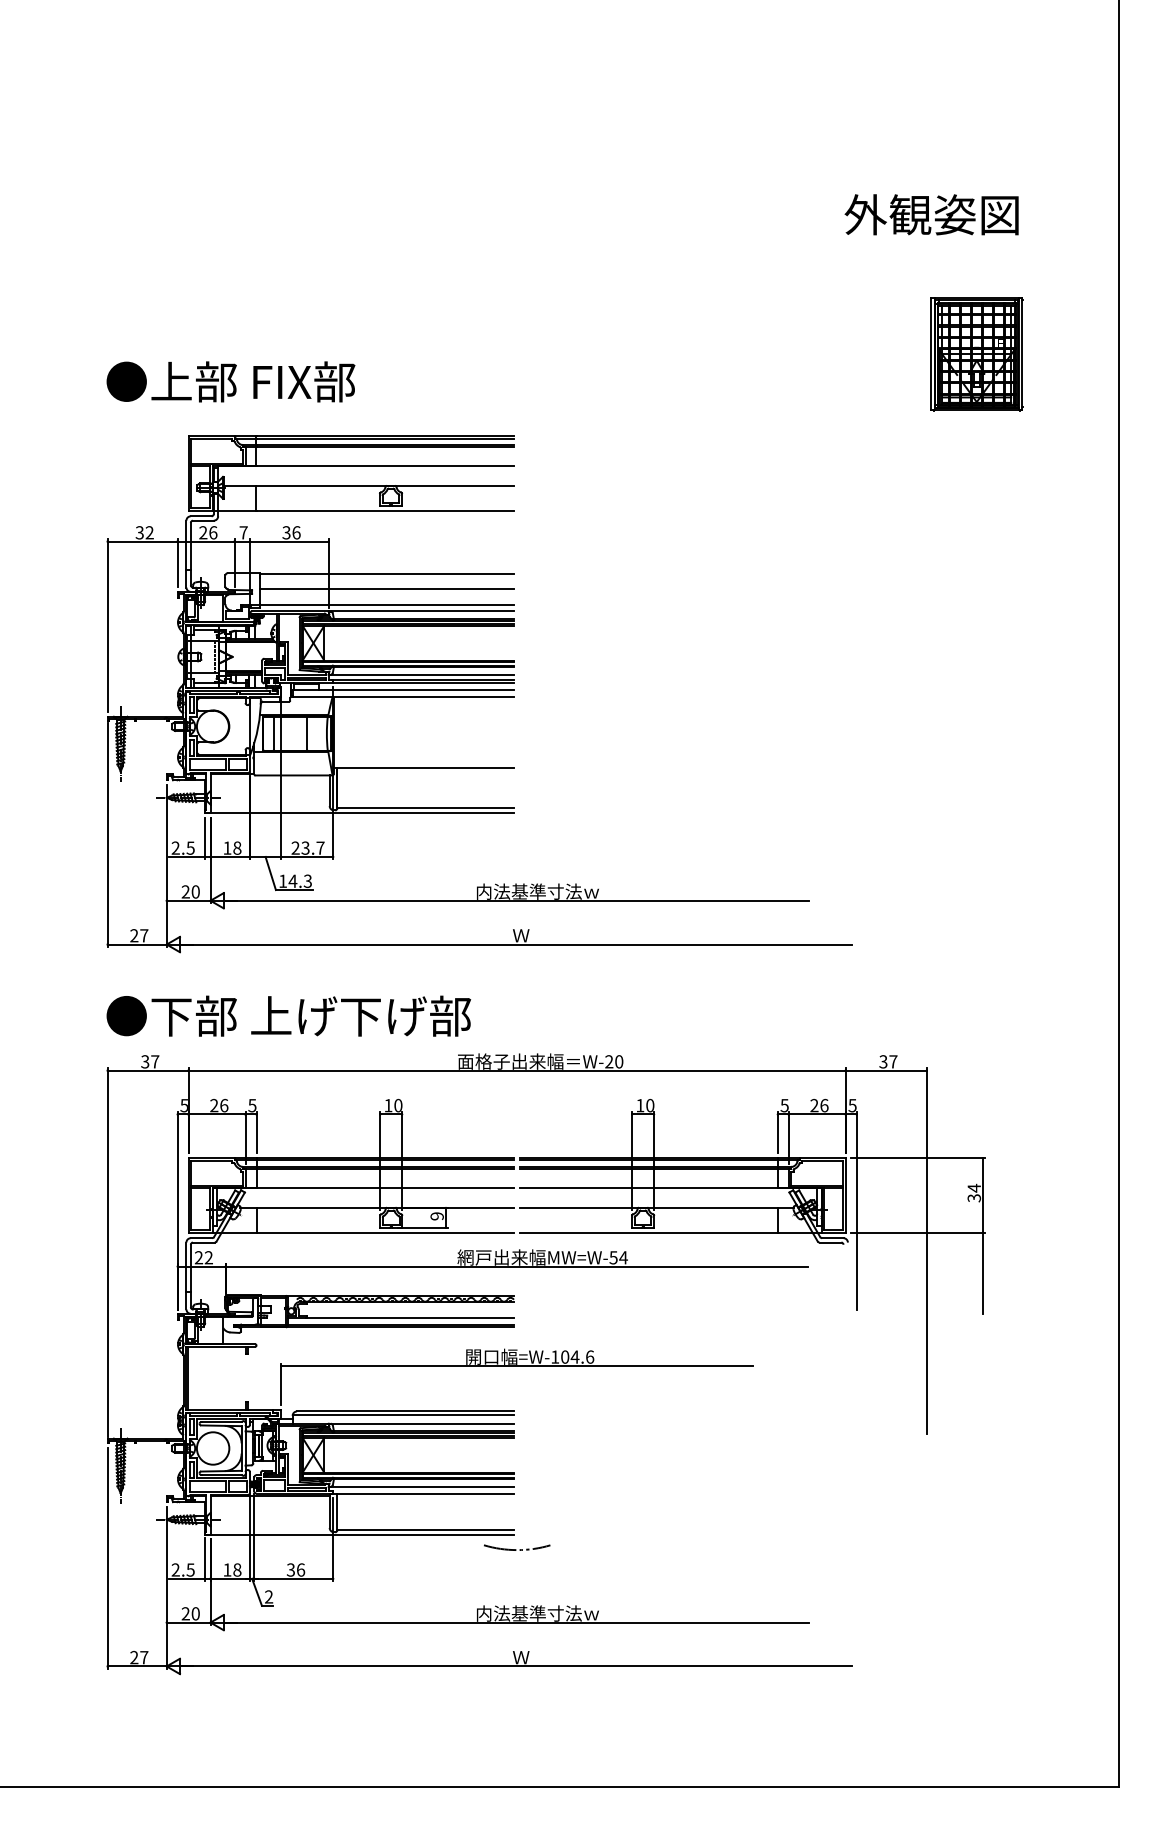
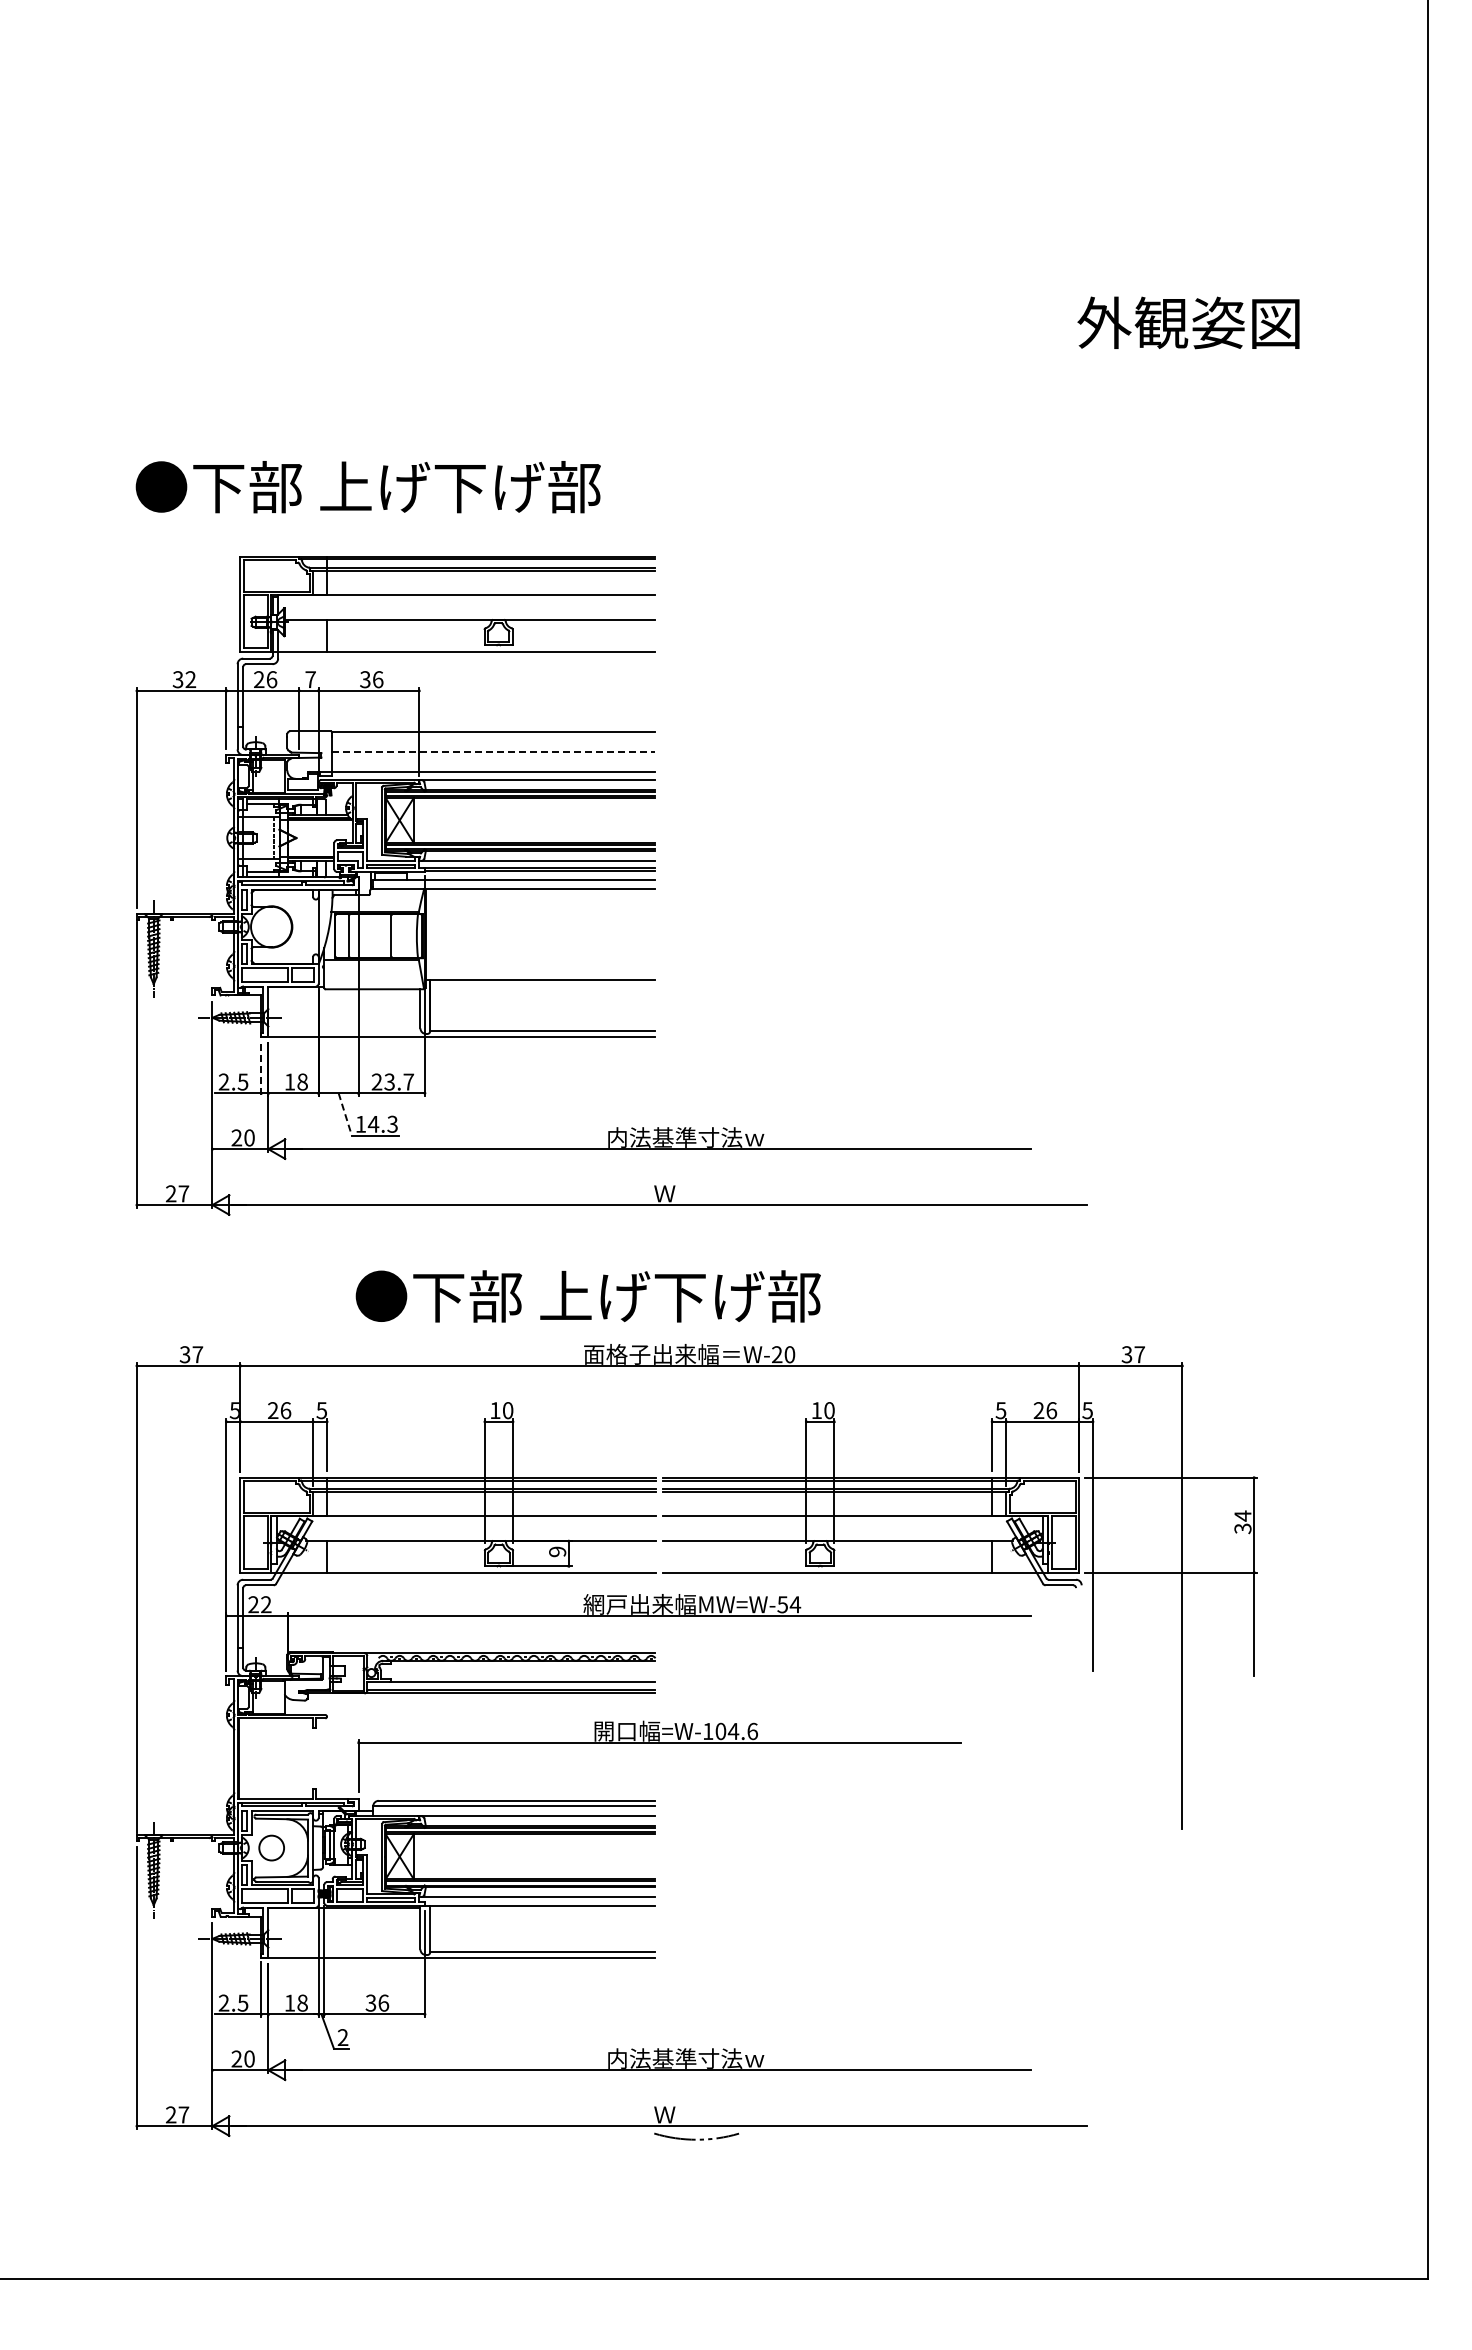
text: (931, 214) -> (1188, 322), moved
part: (977, 353) -> (1246, 451), removed
text: (310, 382) -> (396, 487), ●上部 FIX部 -> ●下部 上げ下げ部
line: (386, 589) -> (493, 751), solid -> dashed
line: (205, 839) -> (261, 1070), solid -> dashed
line: (270, 873) -> (345, 1114), solid -> dashed
text: (288, 1016) -> (587, 1296), moved
circle: (212, 1448) -> (271, 1847), size x0.6
arc: (516, 1549) -> (695, 2138), moved

